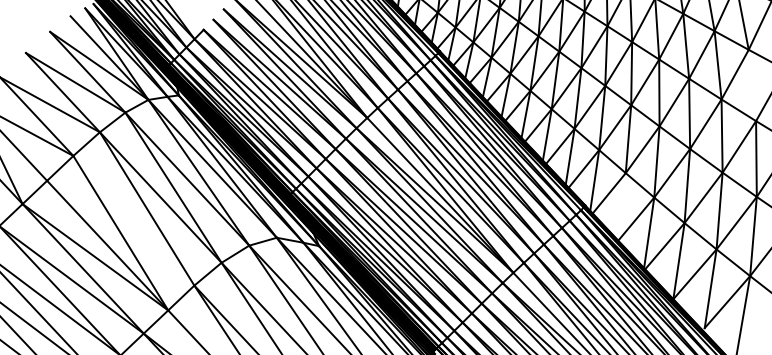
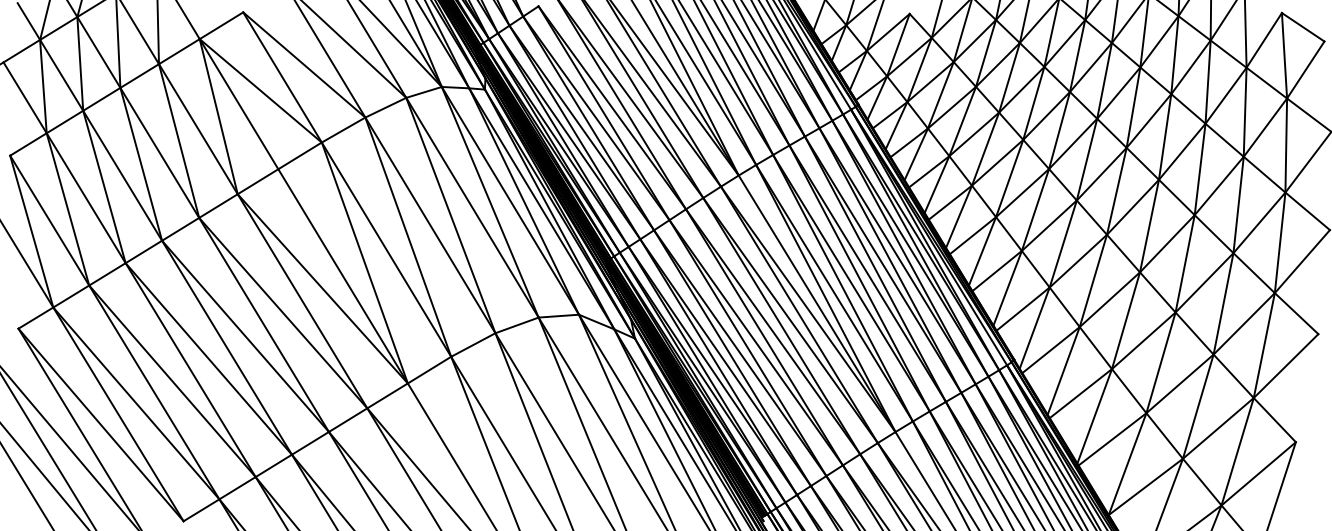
line: (751, 85) -> (1279, 242), added
line: (620, 205) -> (1063, 370), added
line: (133, 220) -> (386, 249), added

